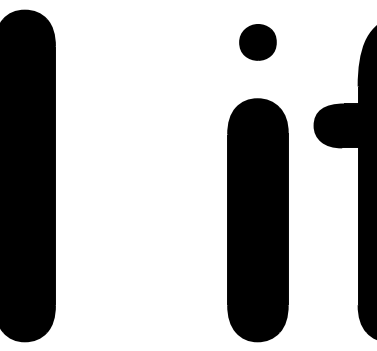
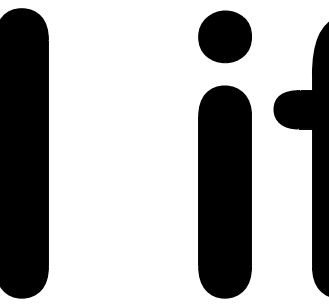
part: (257, 42) -> (224, 36), size x1.67

